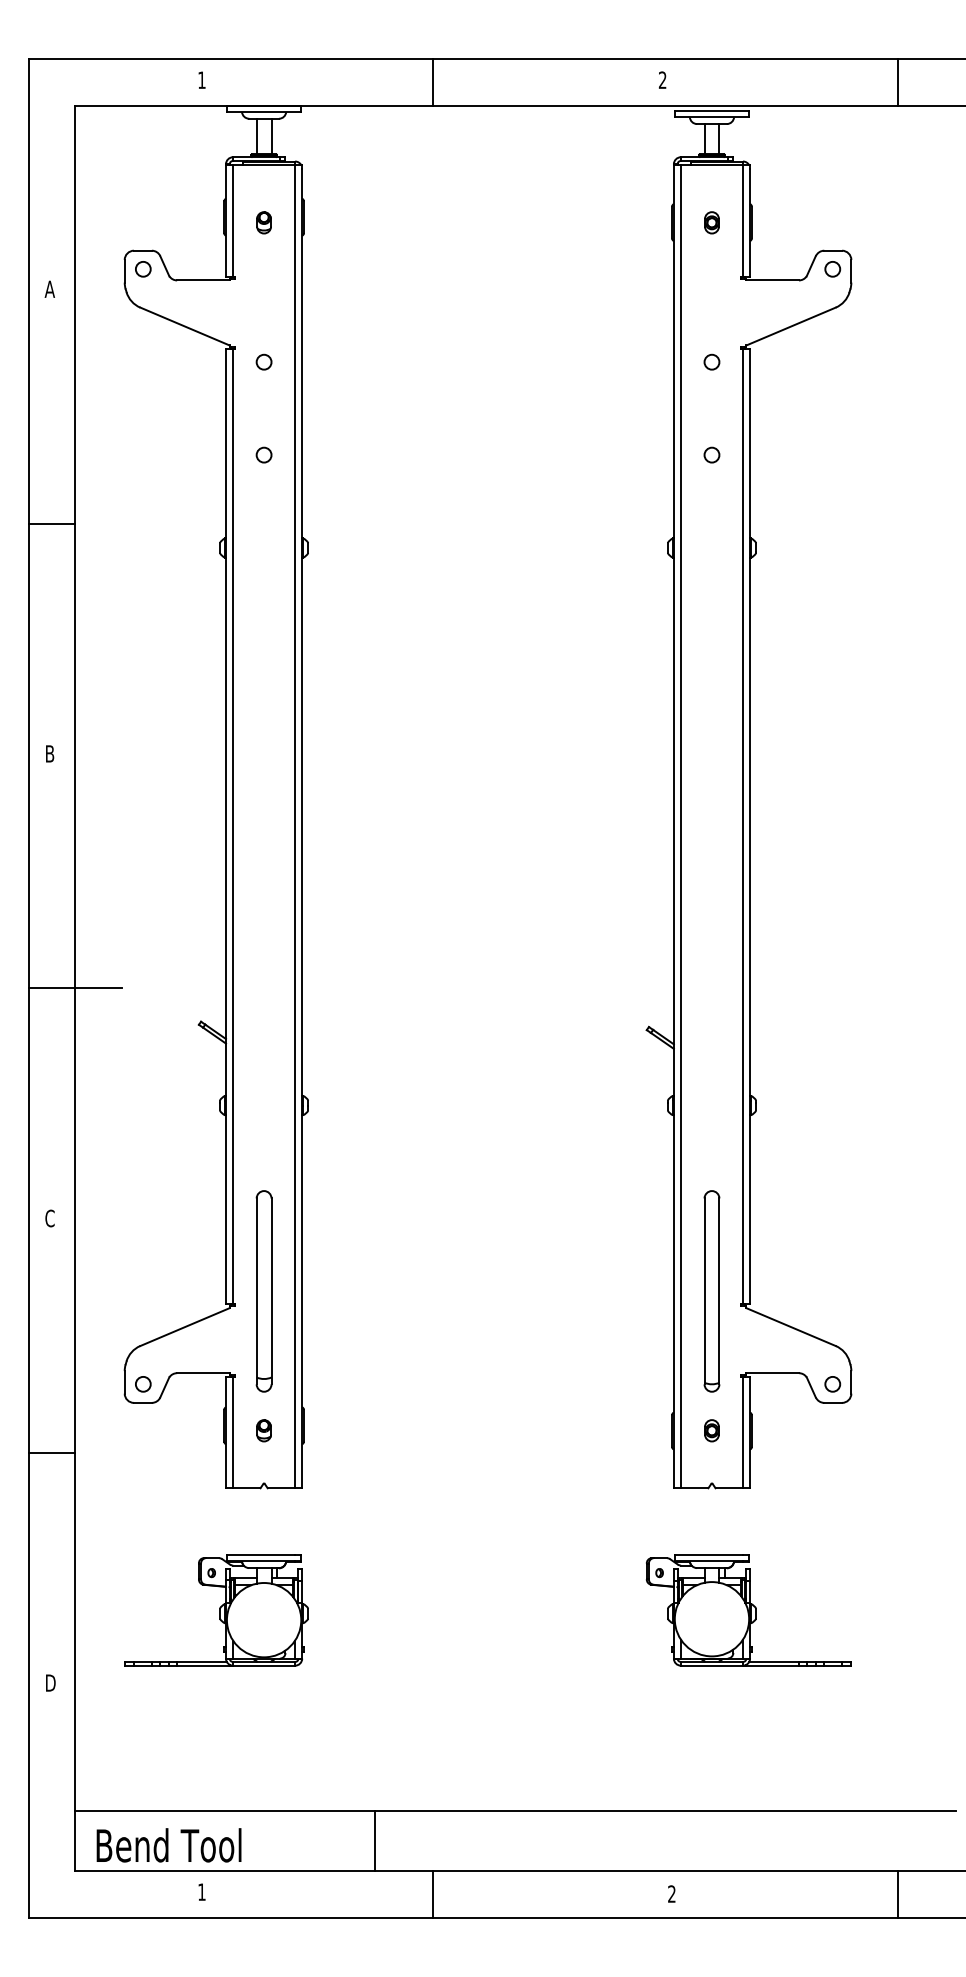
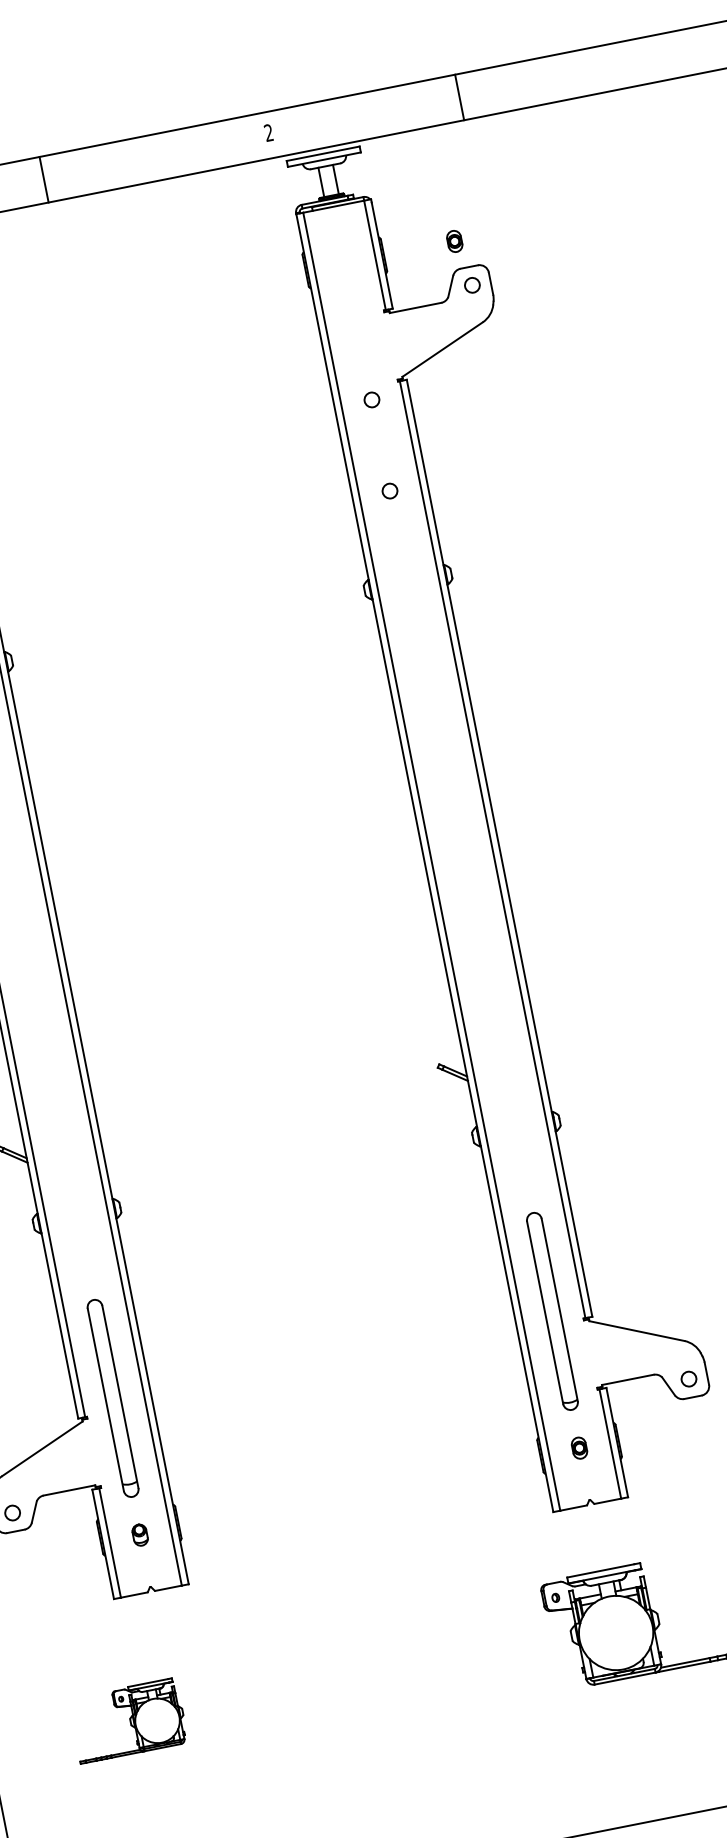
line: (897, 82) -> (459, 97), moved
part: (711, 222) -> (454, 241), moved
part: (216, 1610) -> (128, 1720), size x0.6

